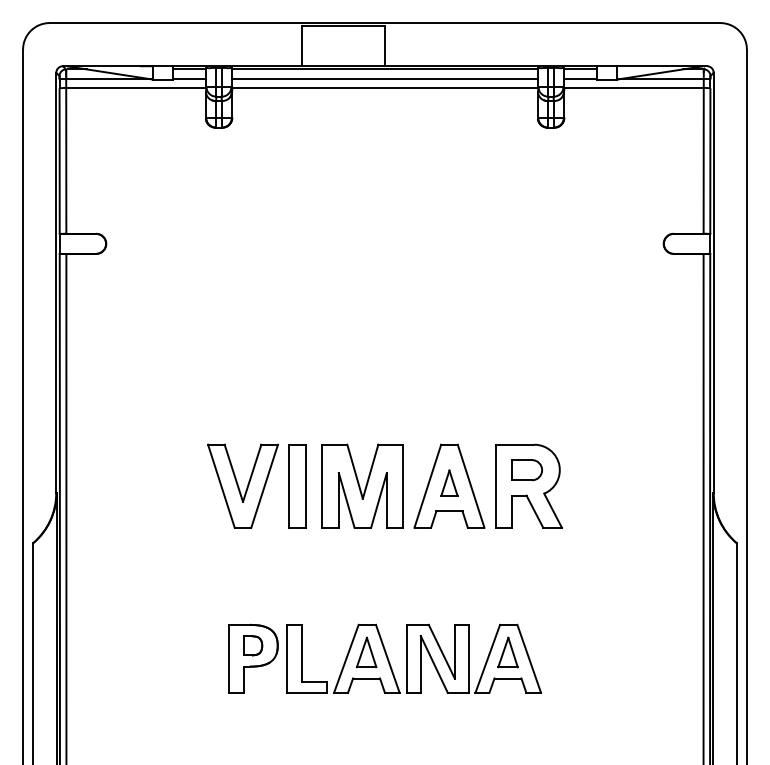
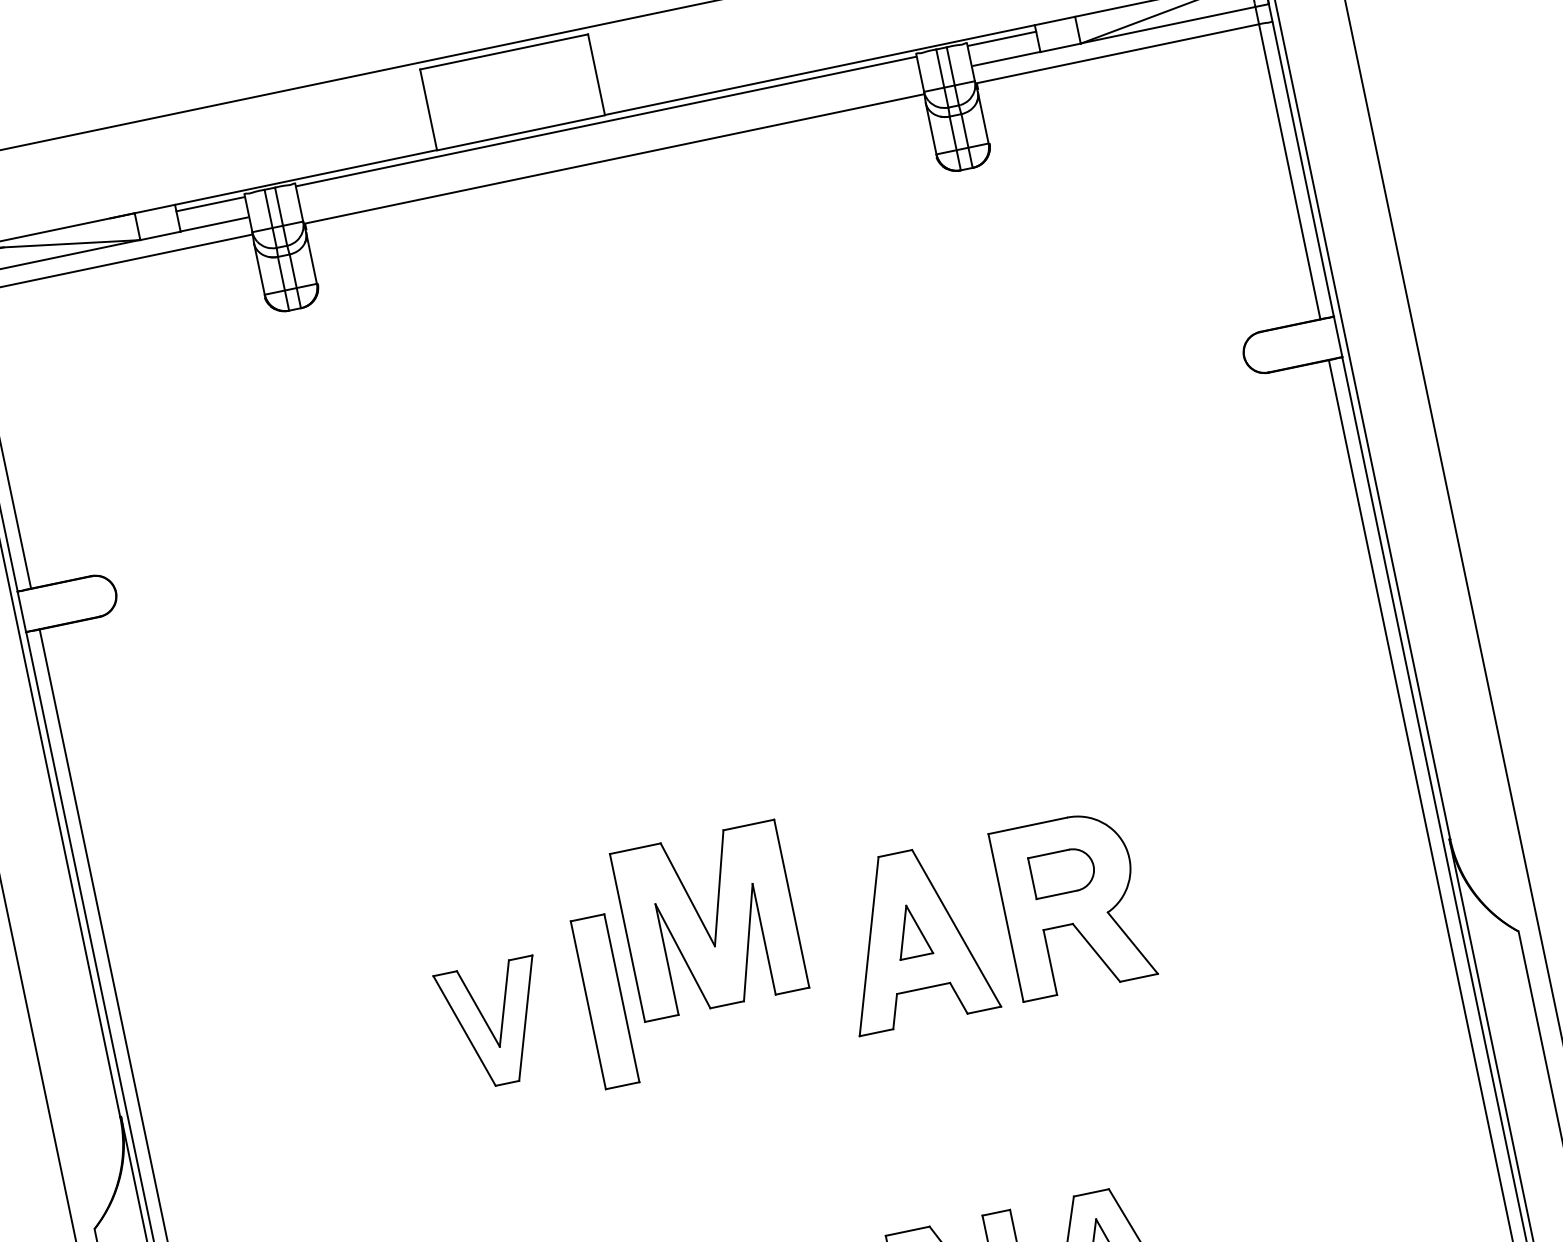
line: (384, 79) -> (609, 142), removed
part: (242, 485) -> (493, 1023), size x0.7
part: (362, 485) -> (708, 919), moved

